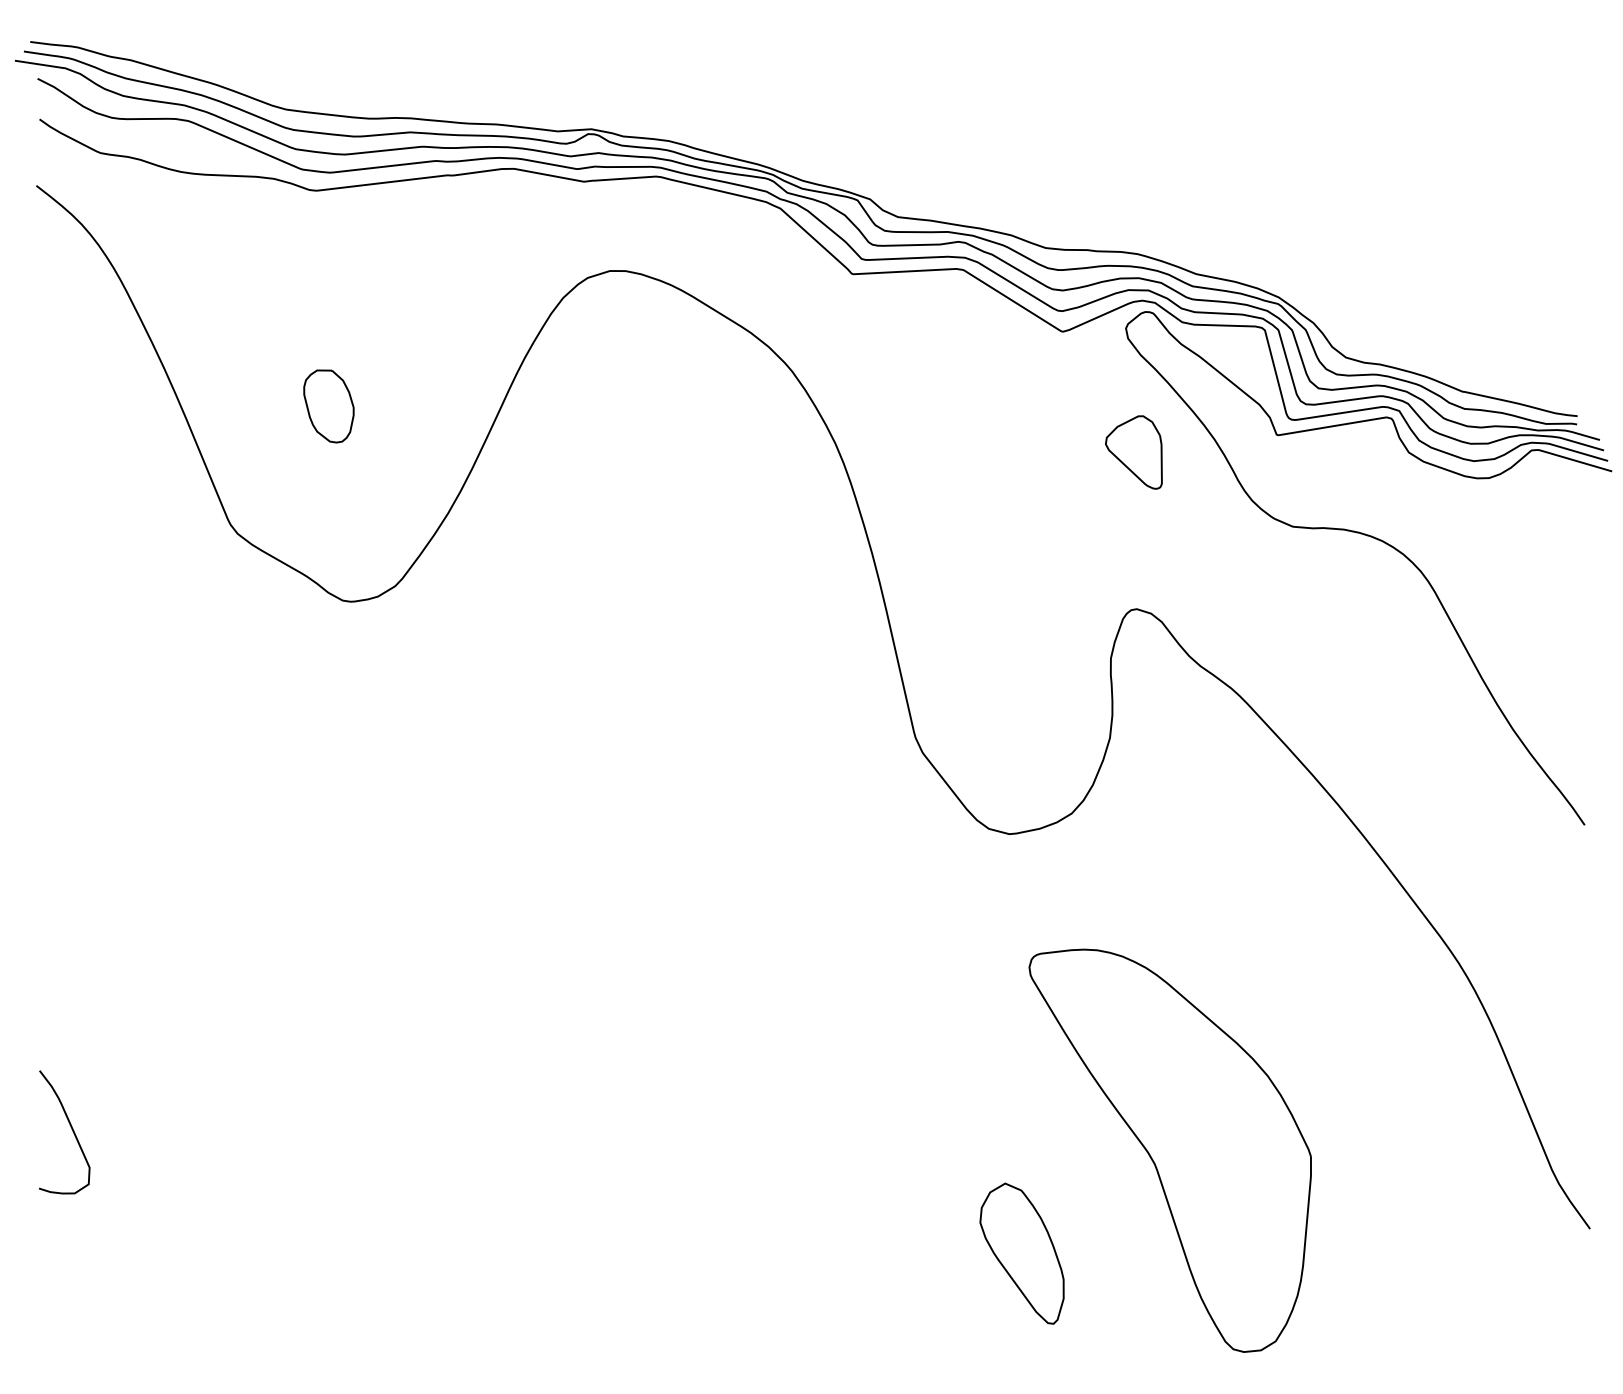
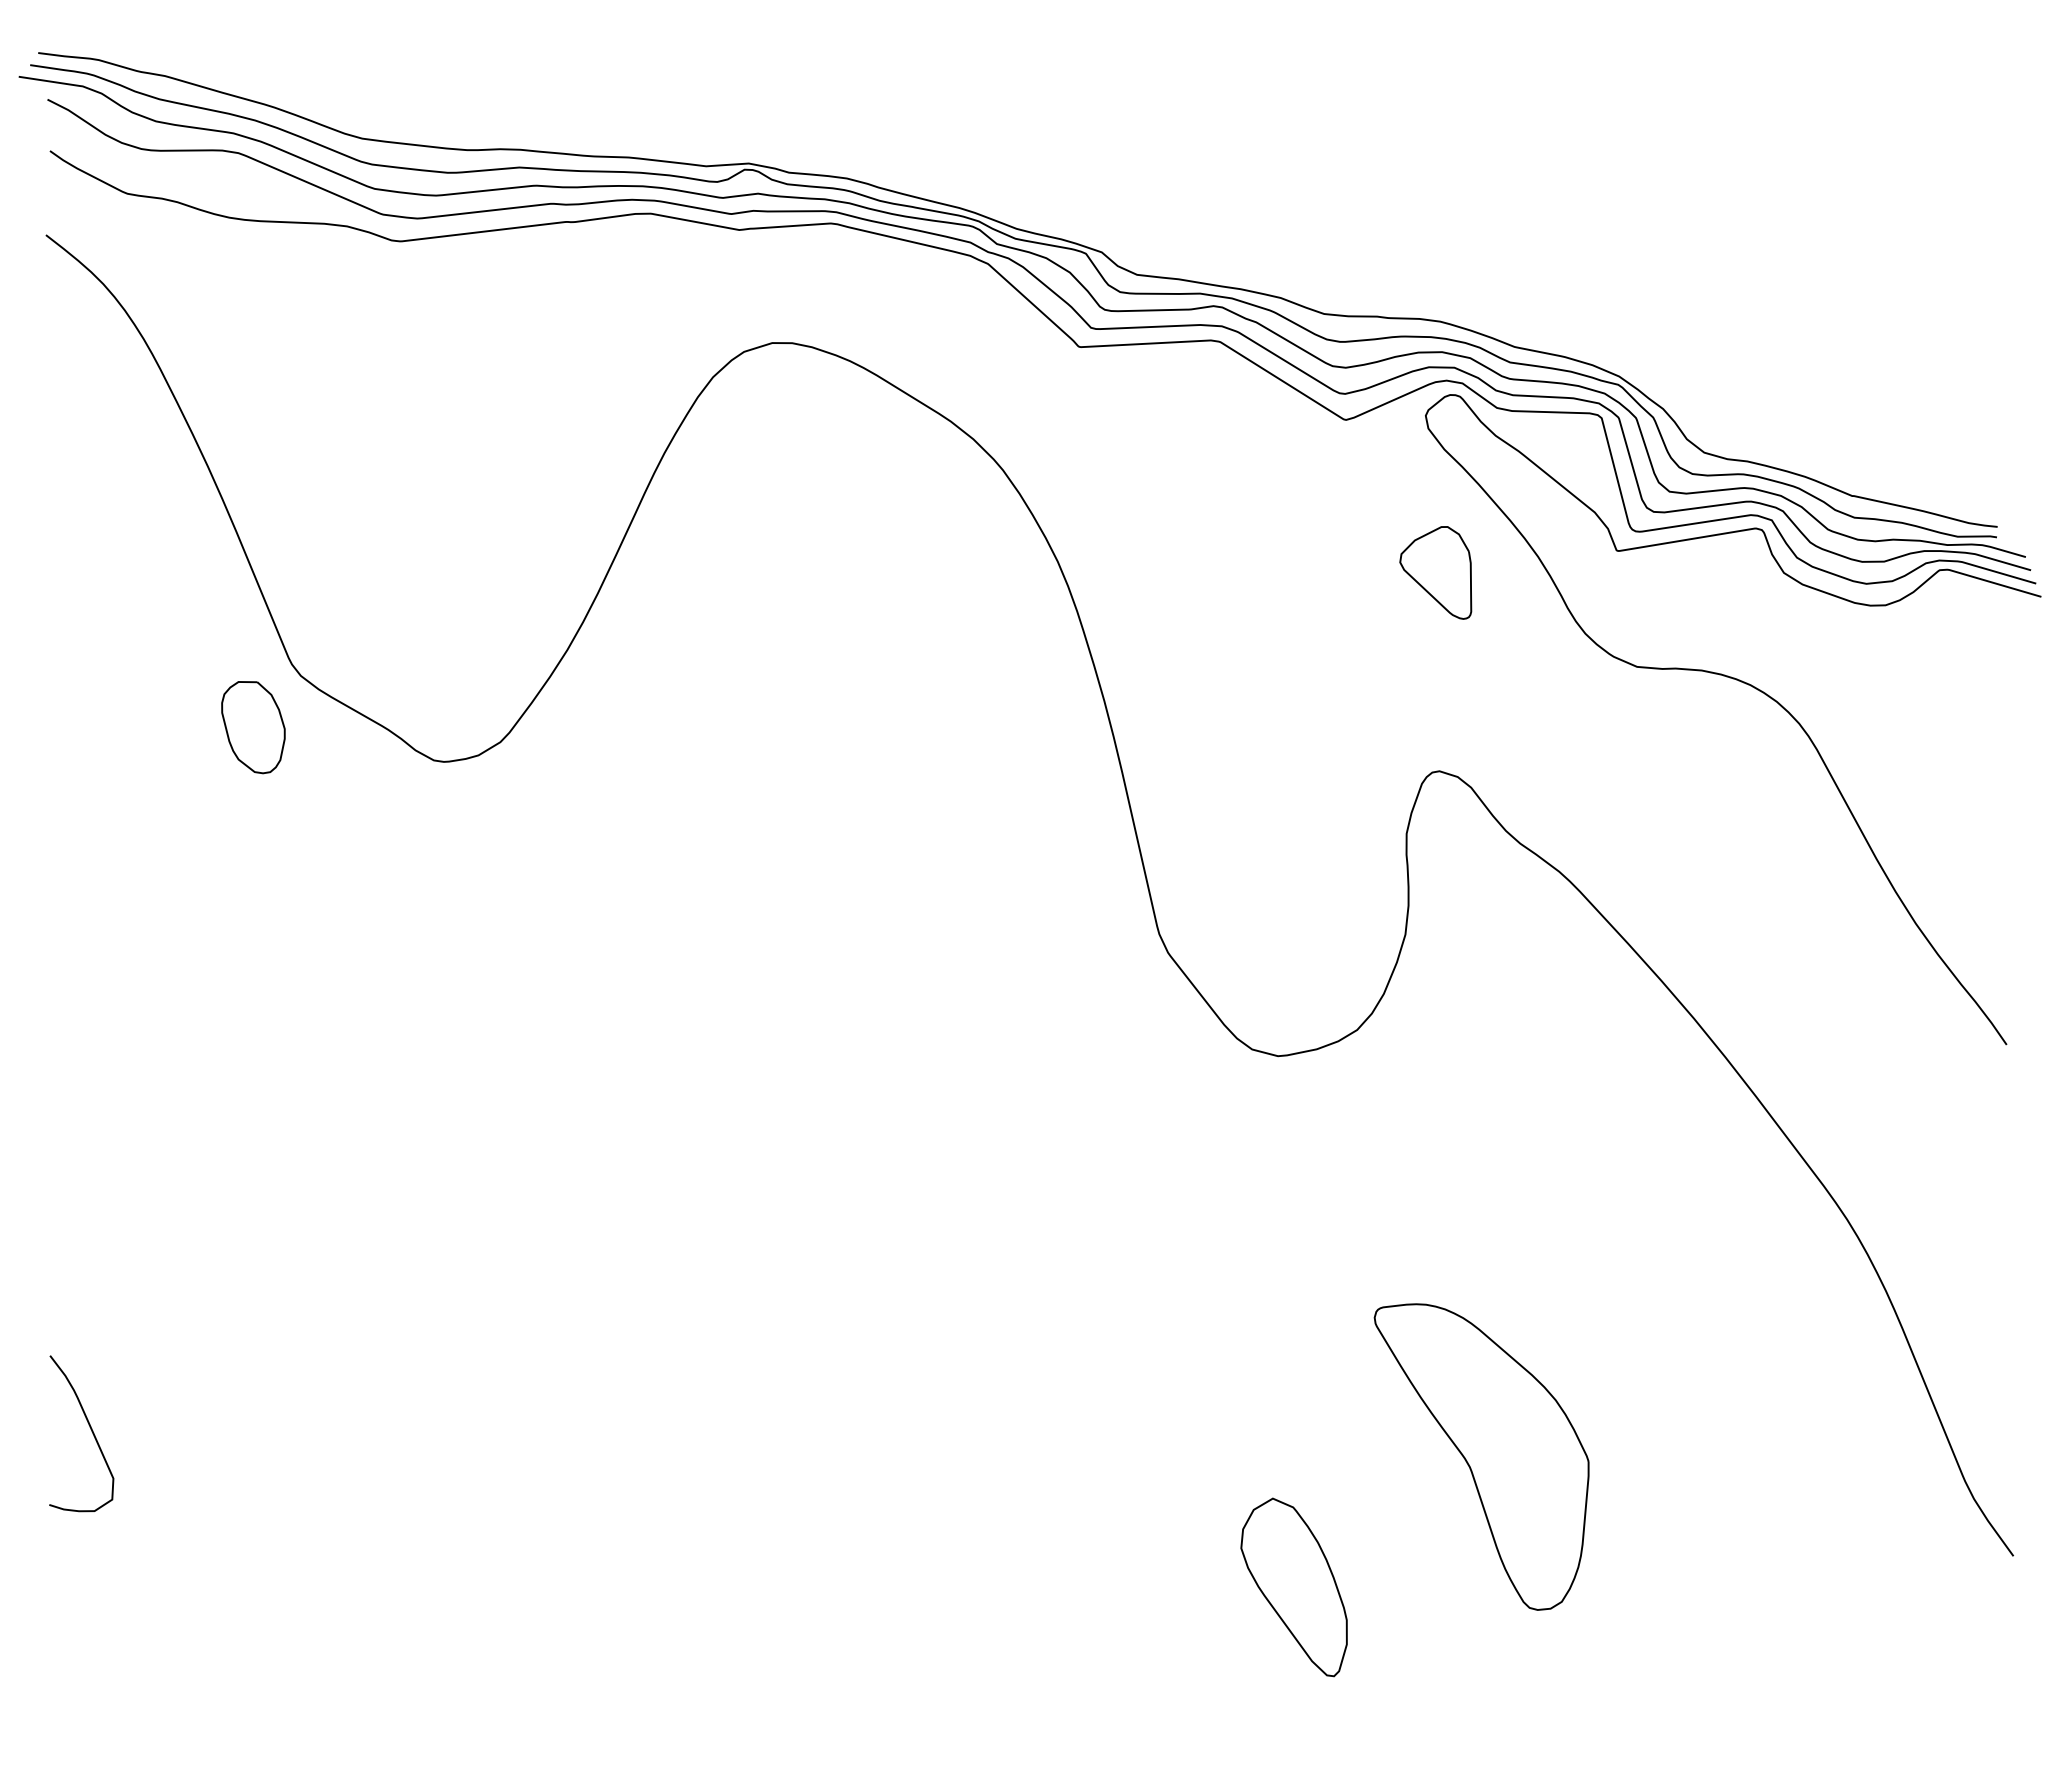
part: (328, 406) -> (253, 727), moved
part: (1170, 1150) -> (1481, 1456), size x0.6

